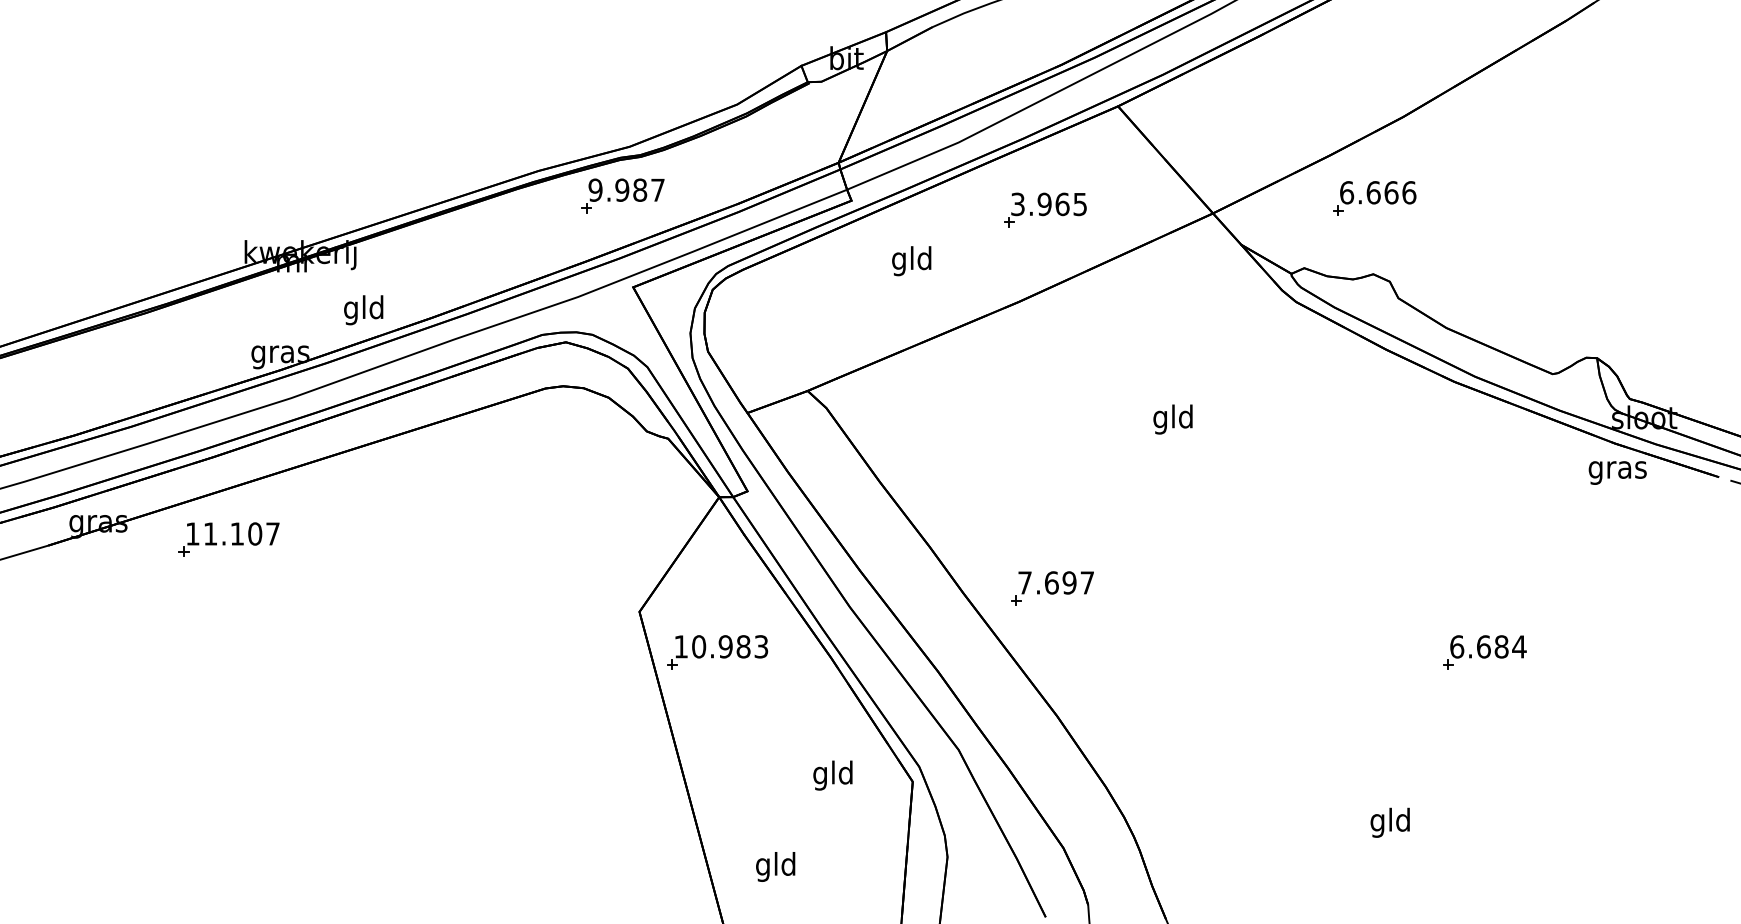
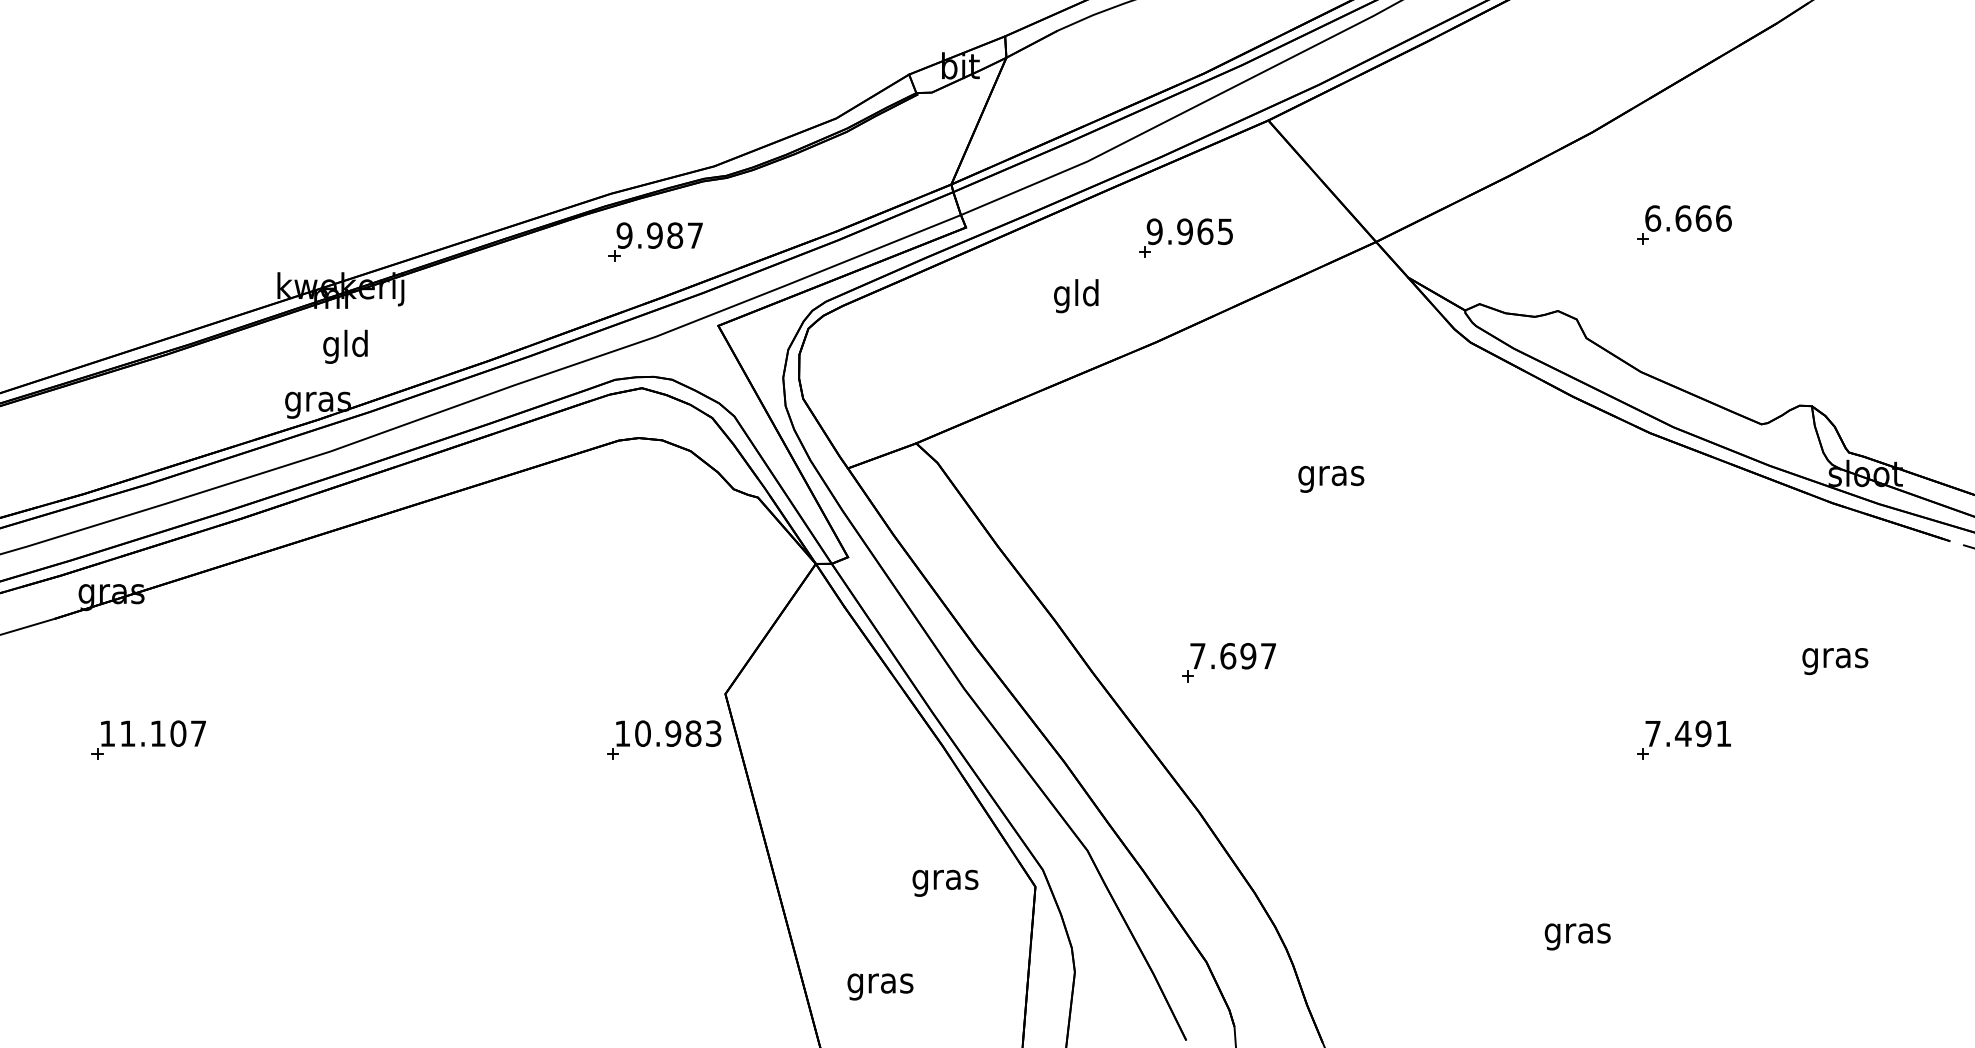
part: (622, 195) -> (655, 241), moved
part: (1374, 198) -> (1684, 224), moved
text: (1017, 204) -> (1154, 231), 3.965 -> 9.965
text: (911, 261) -> (1076, 296), moved
text: (363, 309) -> (345, 346), moved
text: (1173, 419) -> (1331, 475), gld -> gras
text: (1617, 473) -> (1835, 661), moved
part: (228, 539) -> (148, 739), moved
part: (1052, 588) -> (1228, 662), moved
text: (1488, 646) -> (1688, 733), 6.684 -> 7.491
part: (718, 651) -> (664, 739), moved
text: (833, 775) -> (945, 879), gld -> gras
text: (1390, 822) -> (1577, 933), gld -> gras
text: (776, 867) -> (880, 983), gld -> gras

